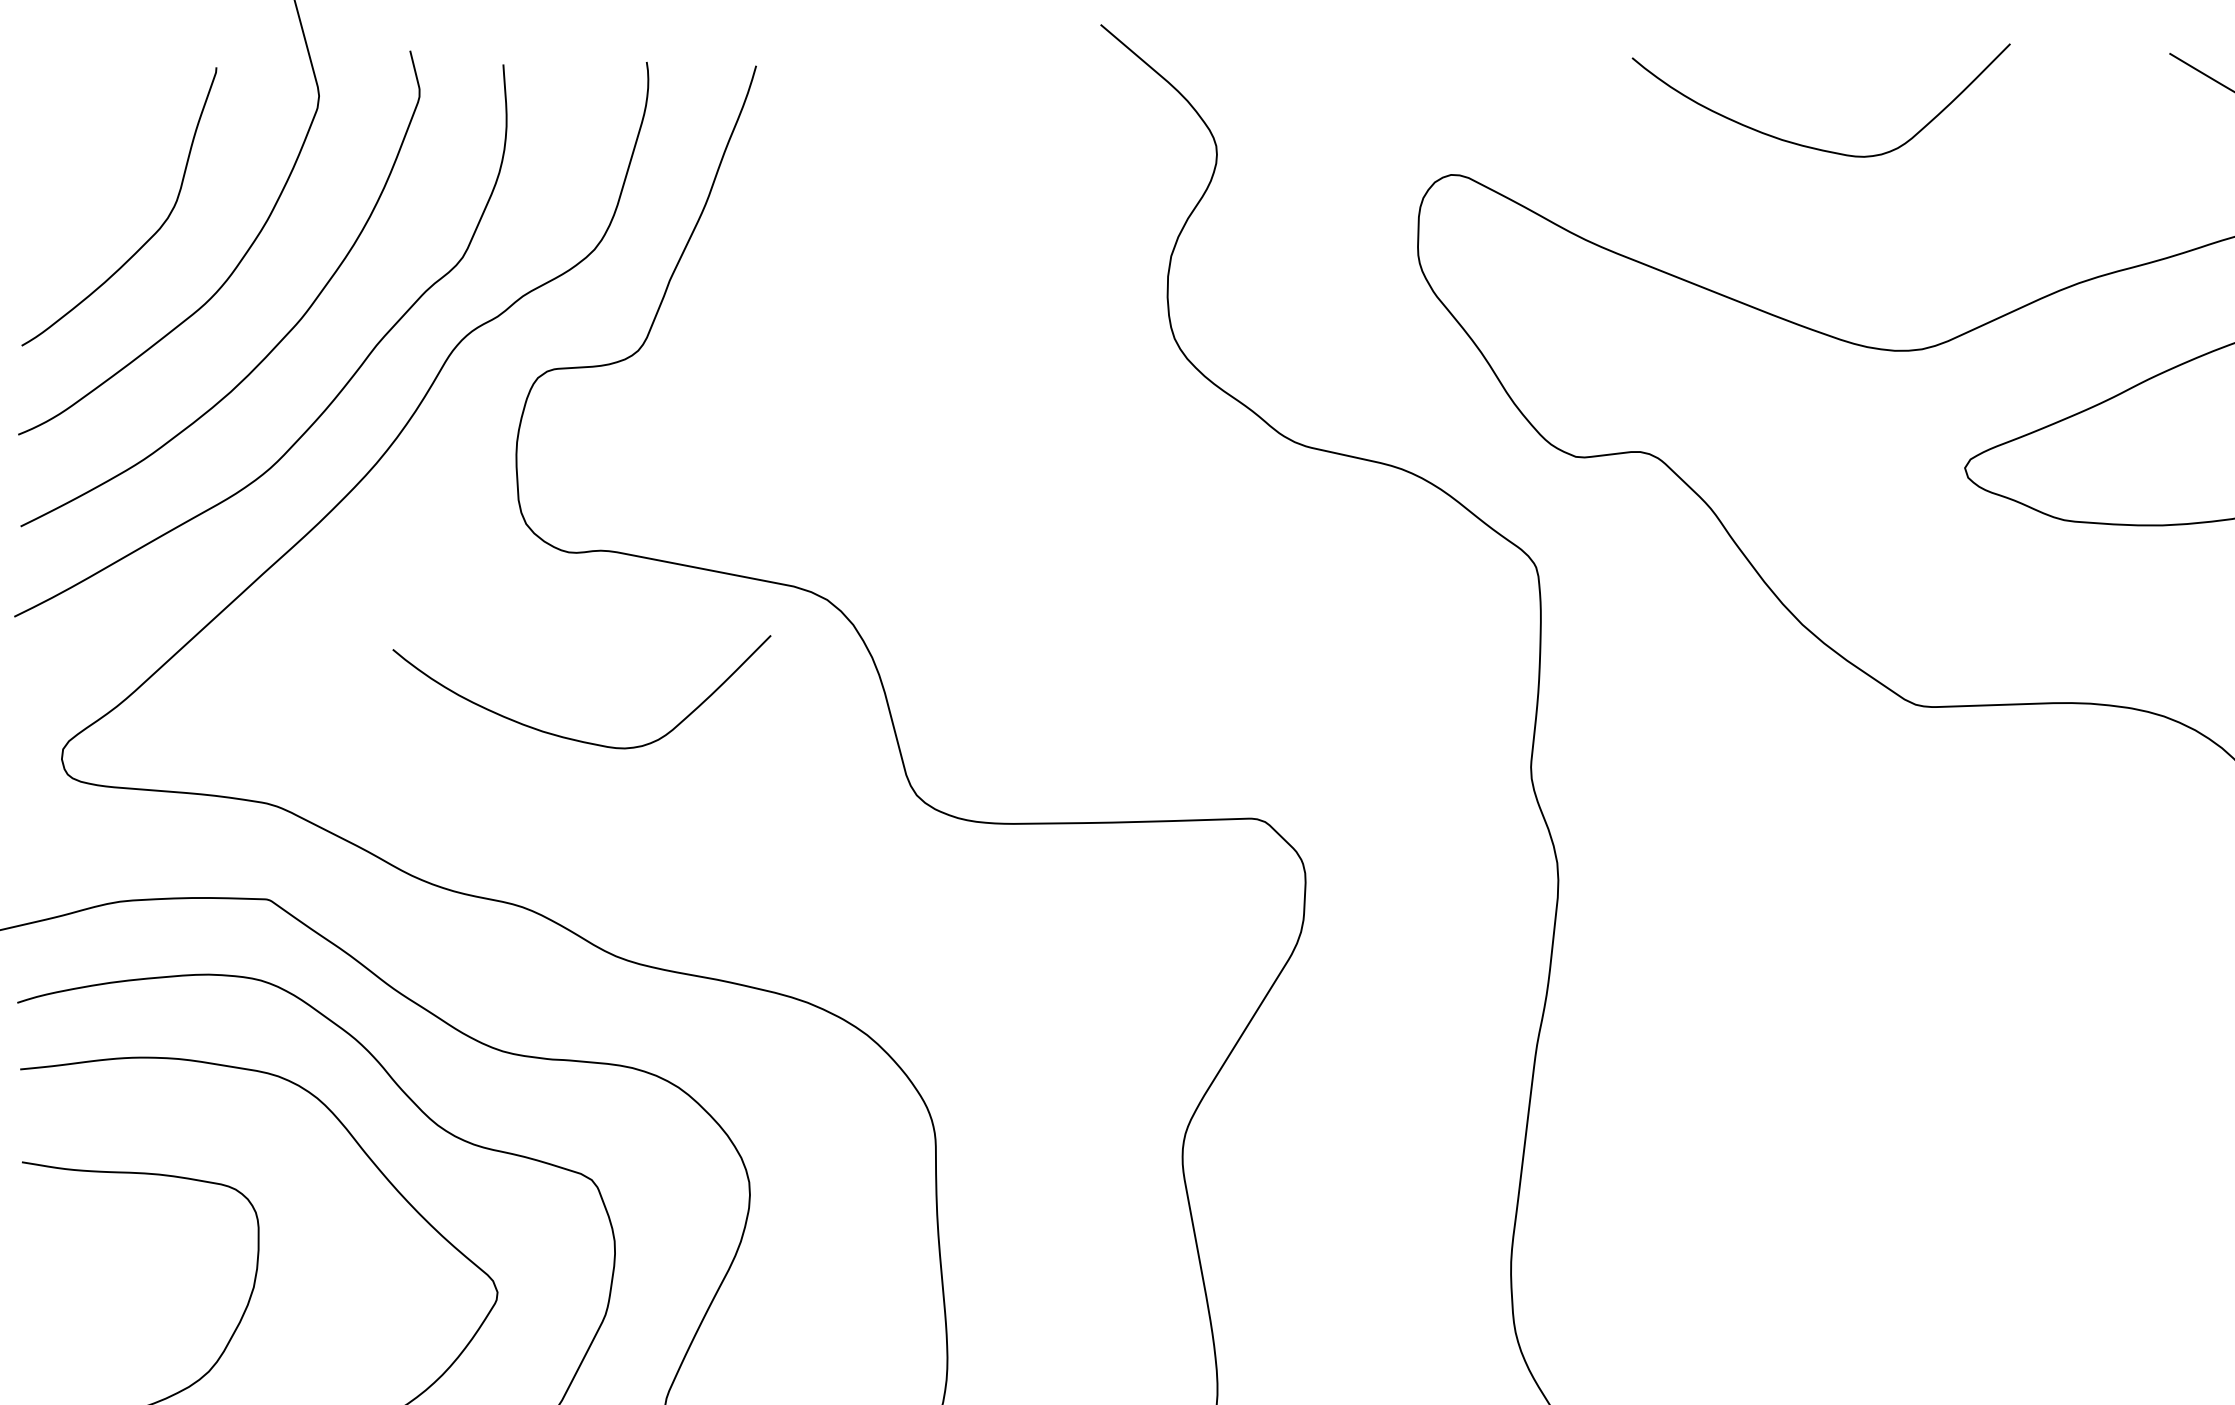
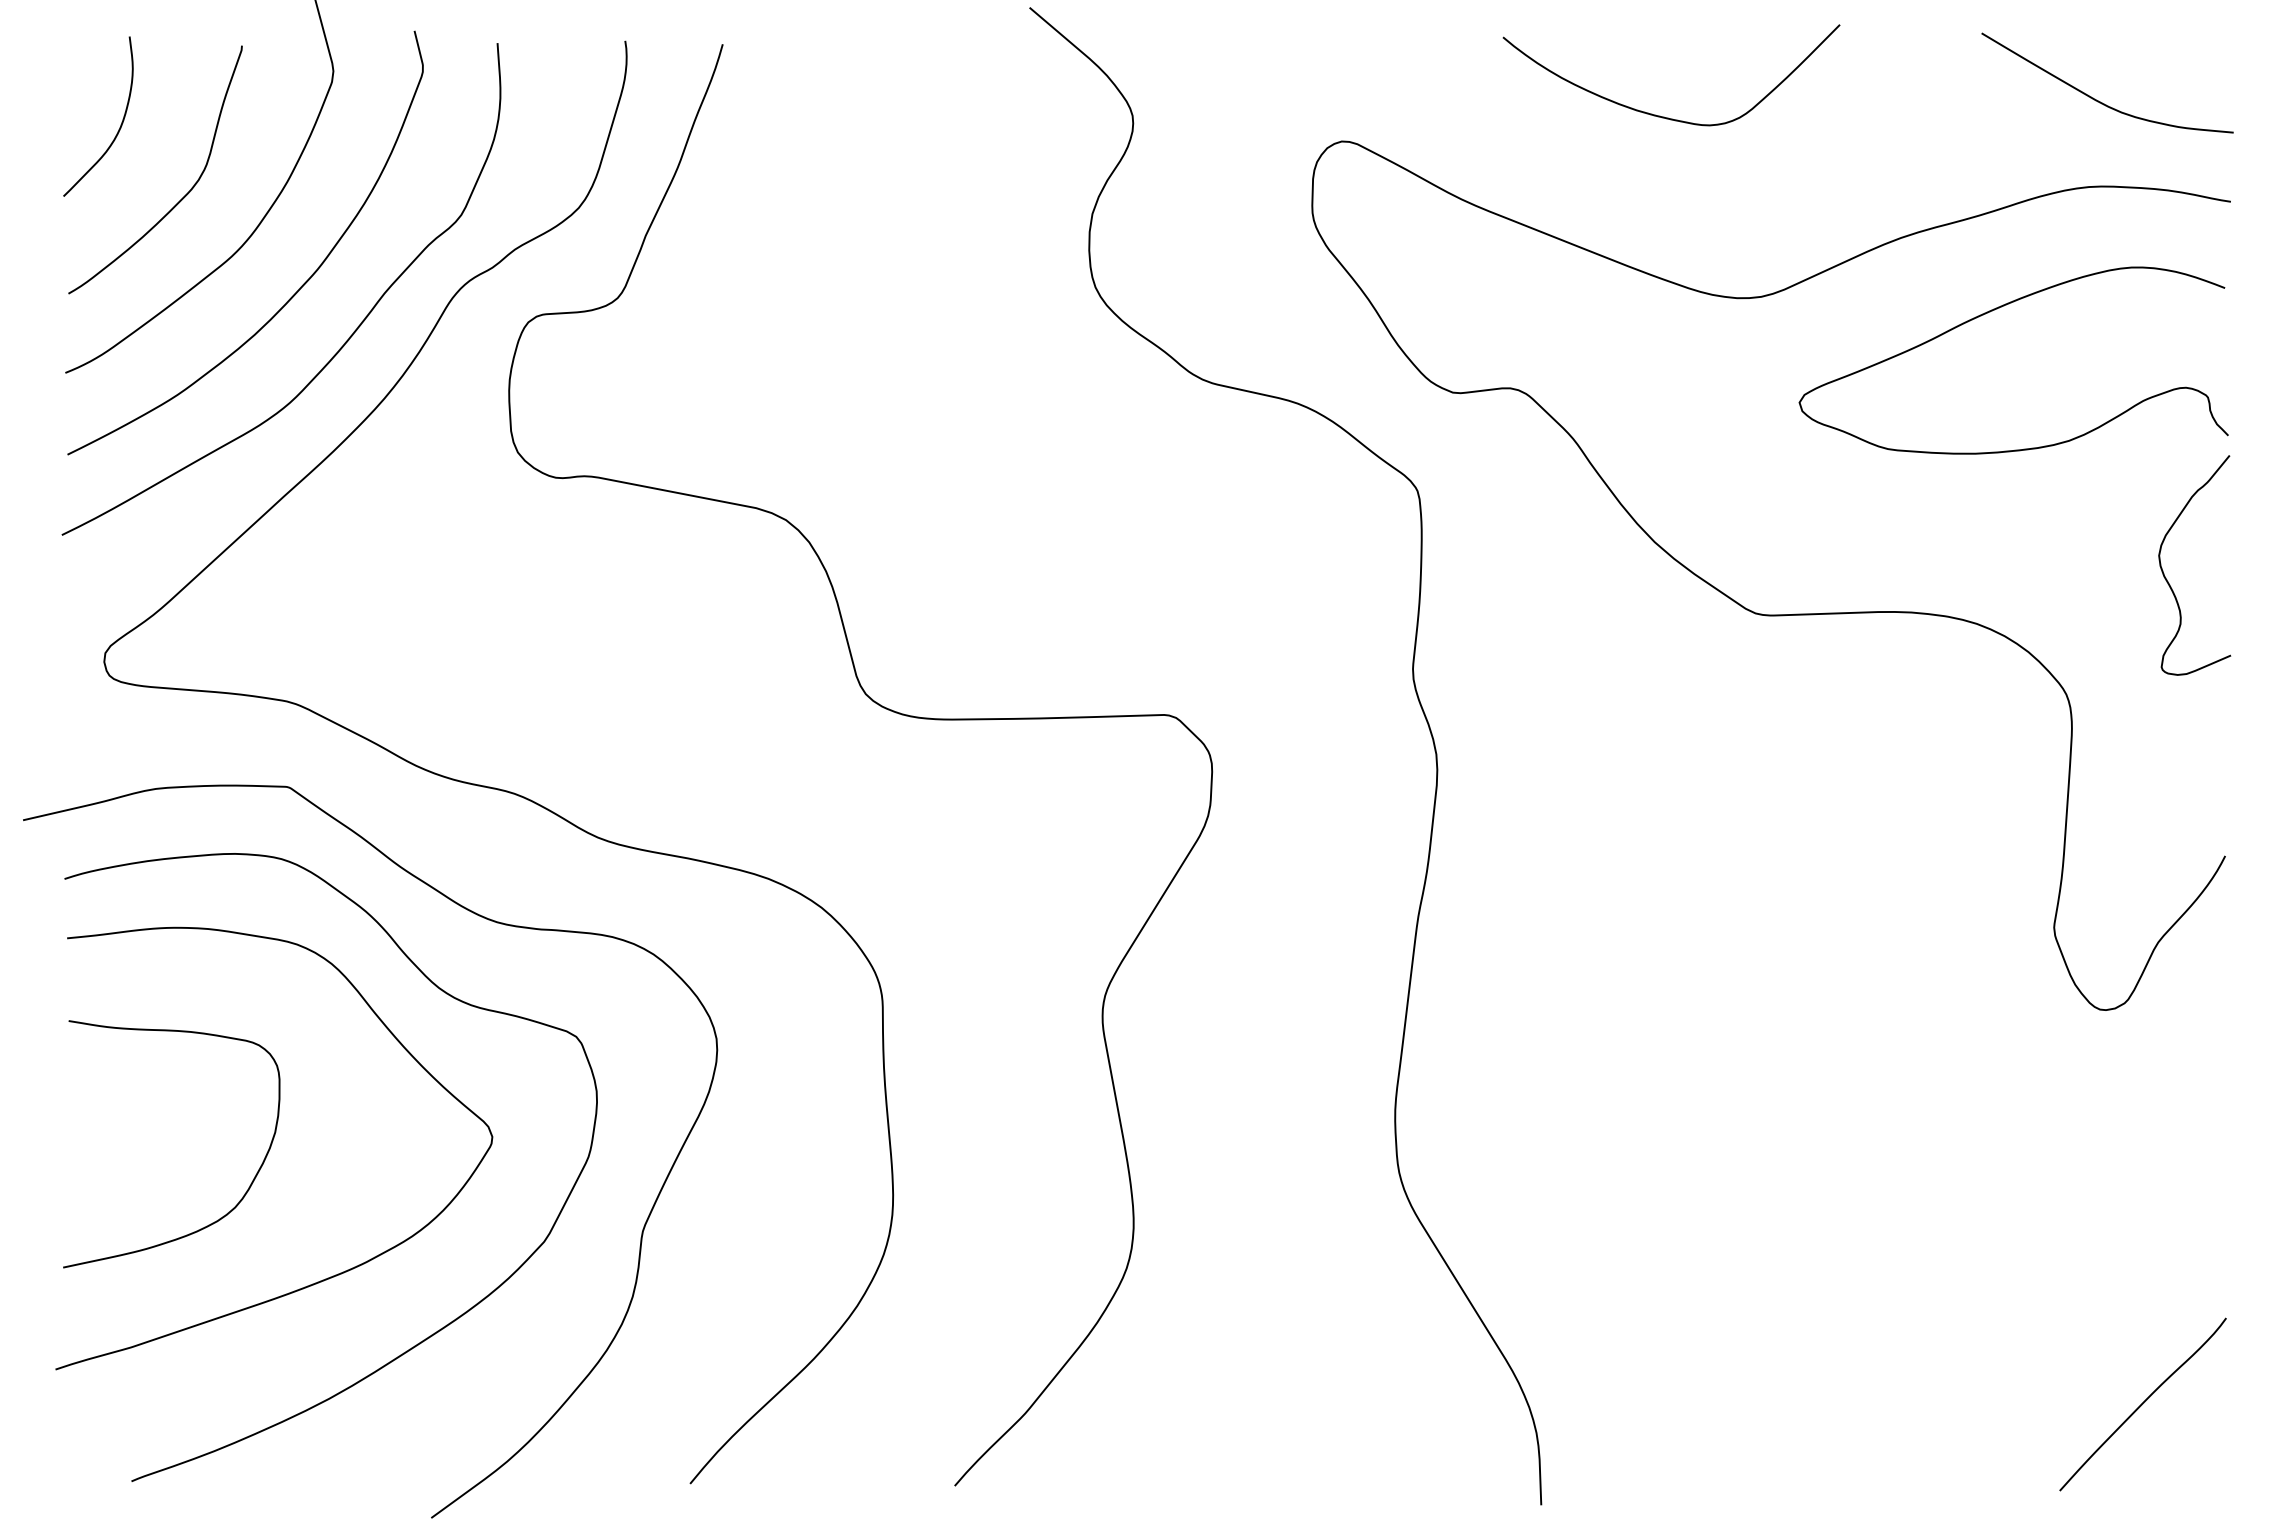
curve: (80, 155) -> (120, 124), added
curve: (569, 737) -> (556, 642), removed

